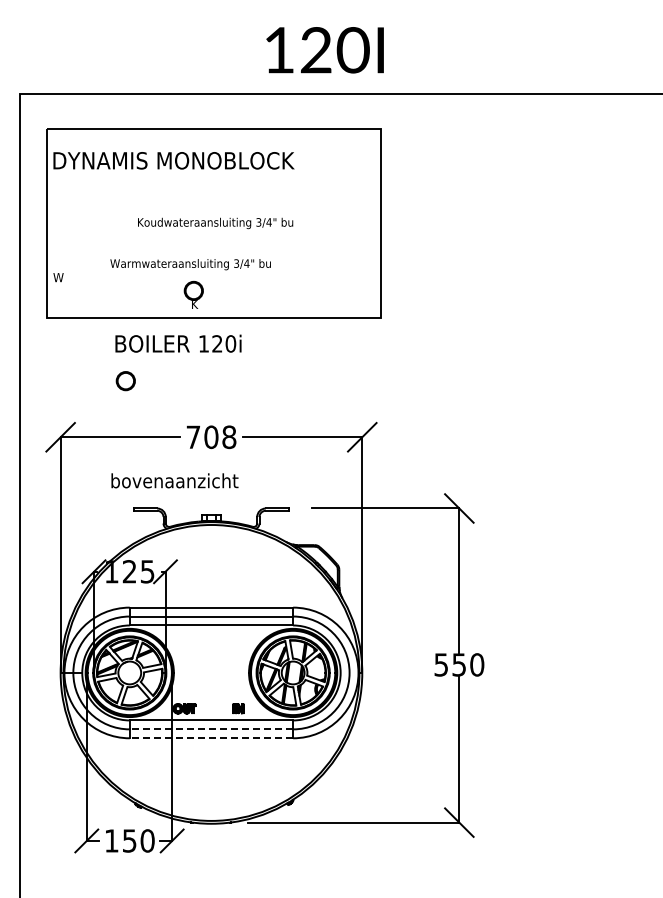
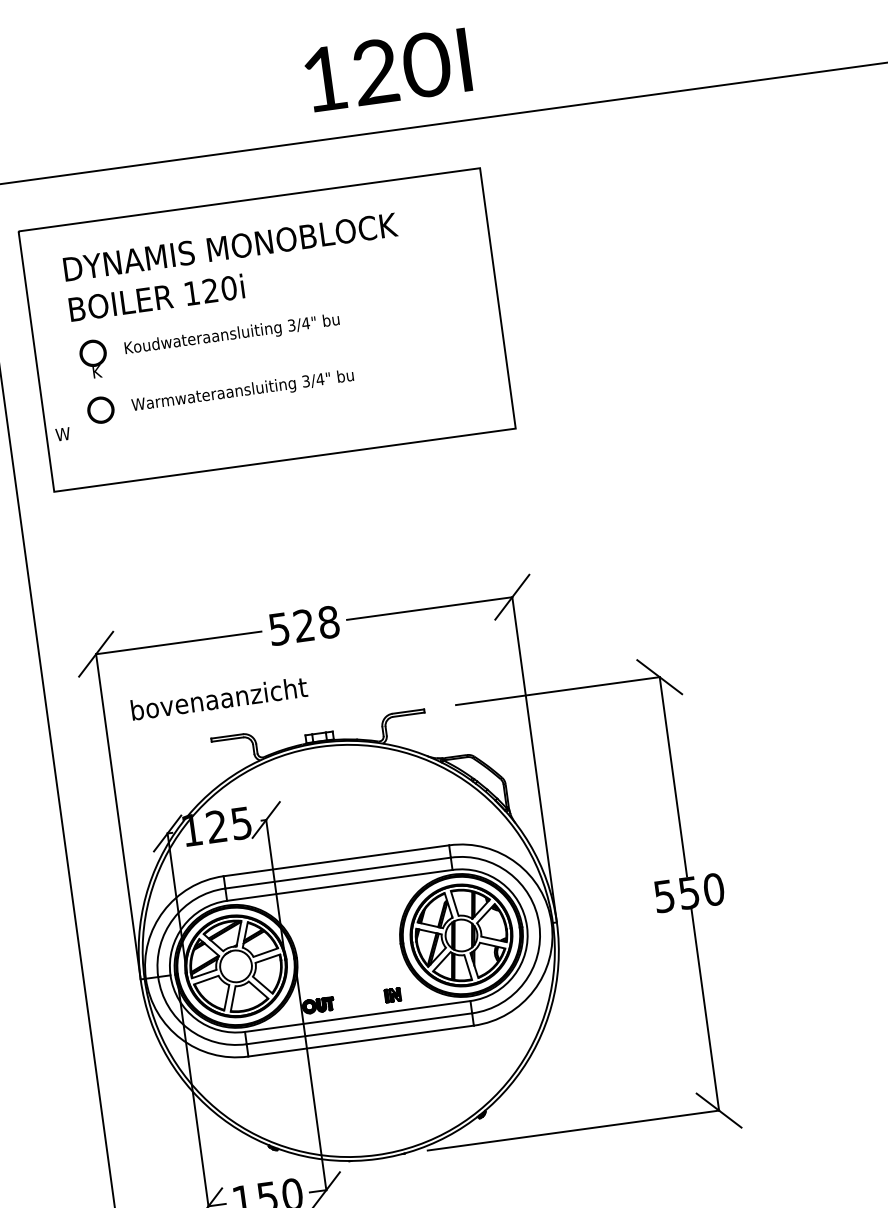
text: (173, 160) -> (229, 246), moved
text: (215, 223) -> (232, 335), moved
part: (193, 294) -> (93, 358), moved
text: (178, 343) -> (156, 297), moved
circle: (125, 381) -> (100, 410), moved
text: (202, 437) -> (291, 627), 708 -> 528
text: (174, 480) -> (218, 698), moved
line: (211, 729) -> (359, 1028), dashed -> solid
line: (211, 738) -> (361, 1041), dashed -> solid

